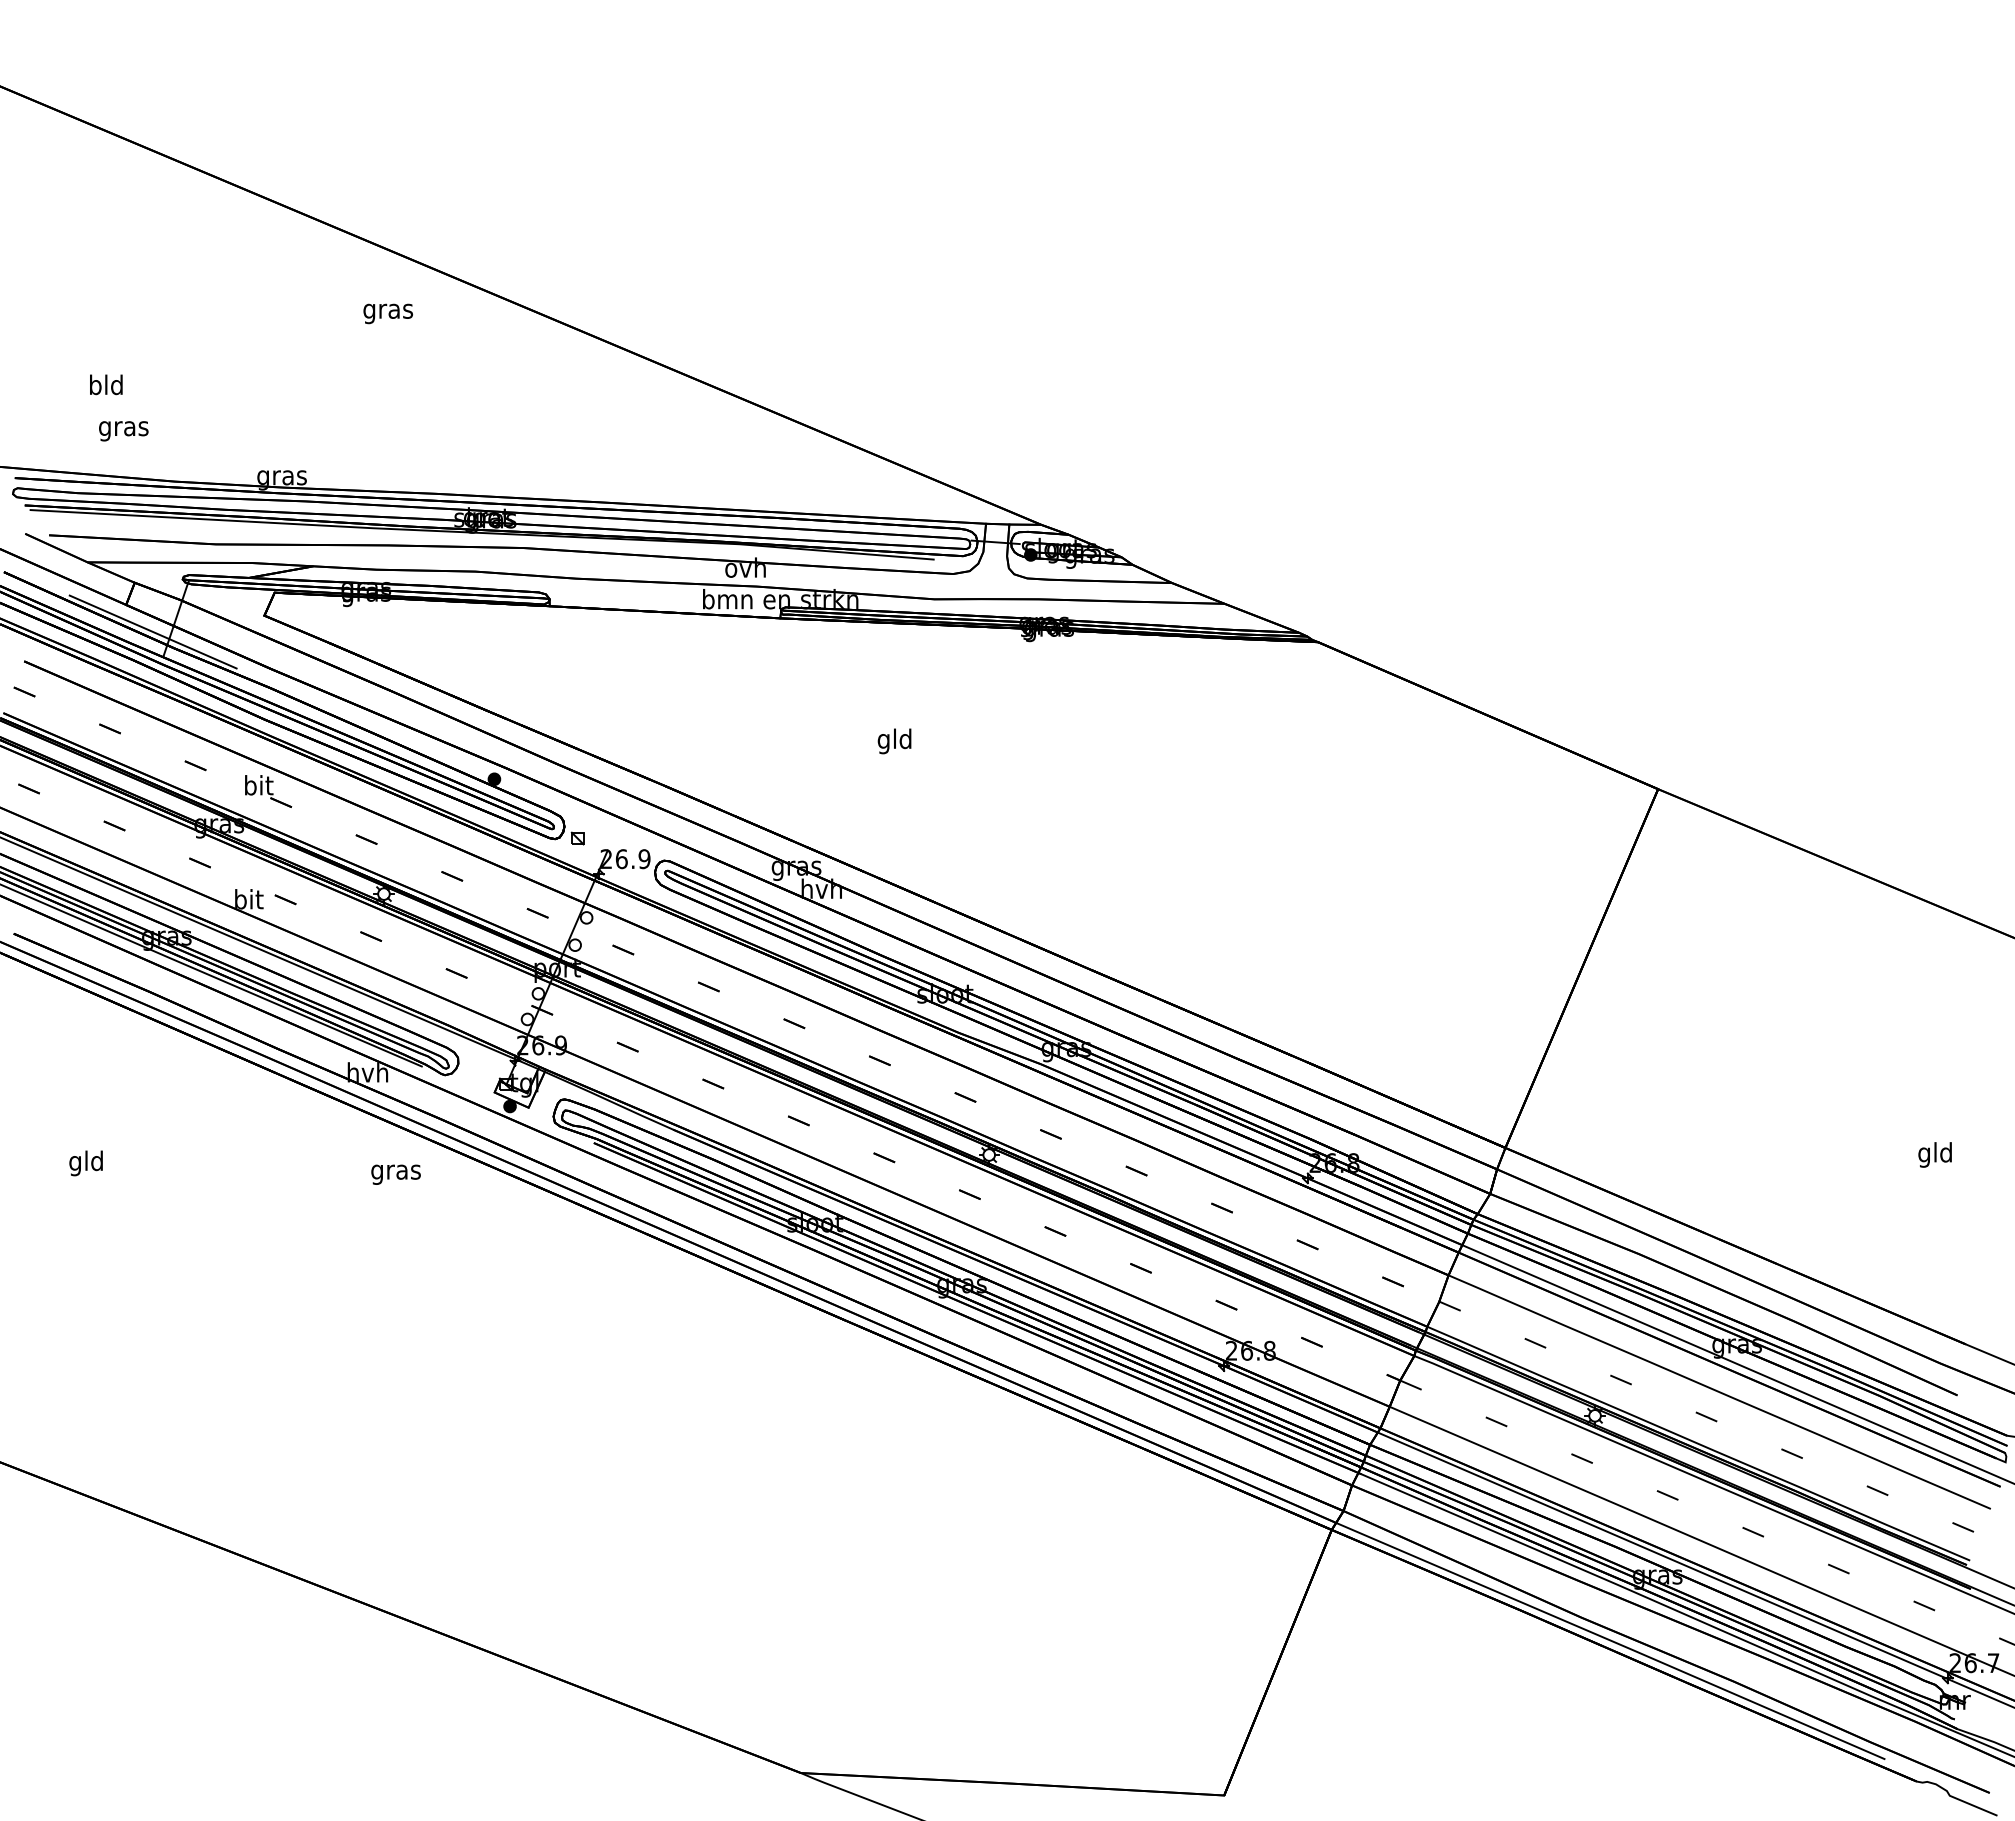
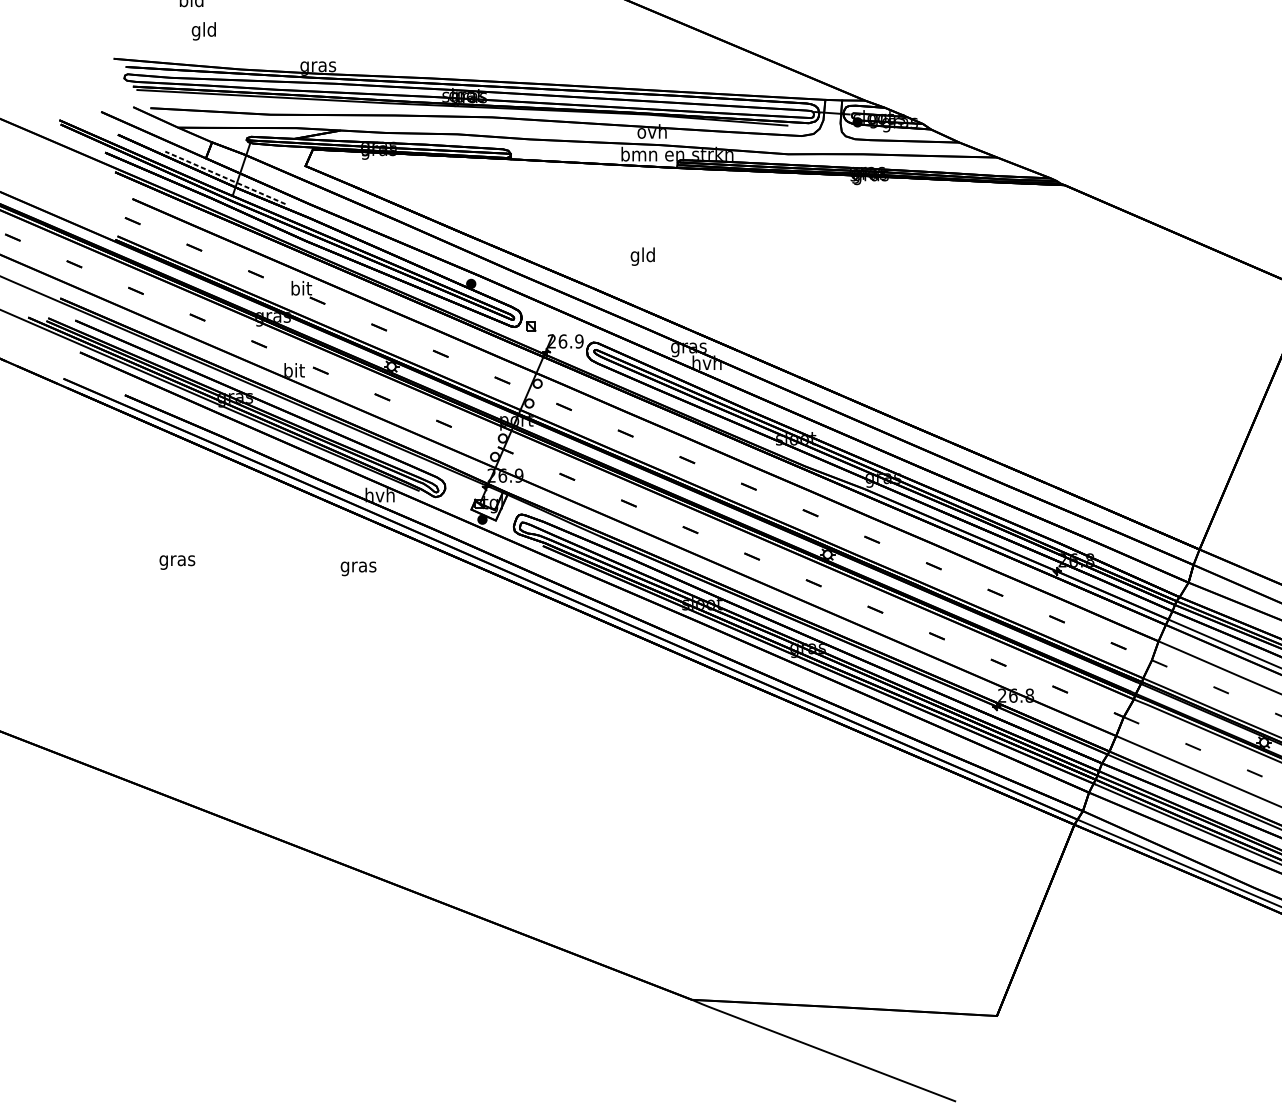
text: (123, 428) -> (204, 31), gras -> gld
line: (152, 631) -> (224, 177), solid -> dashed
text: (894, 741) -> (642, 256), moved
text: (86, 1163) -> (177, 560), gld -> gras
text: (395, 1174) -> (358, 568), moved

